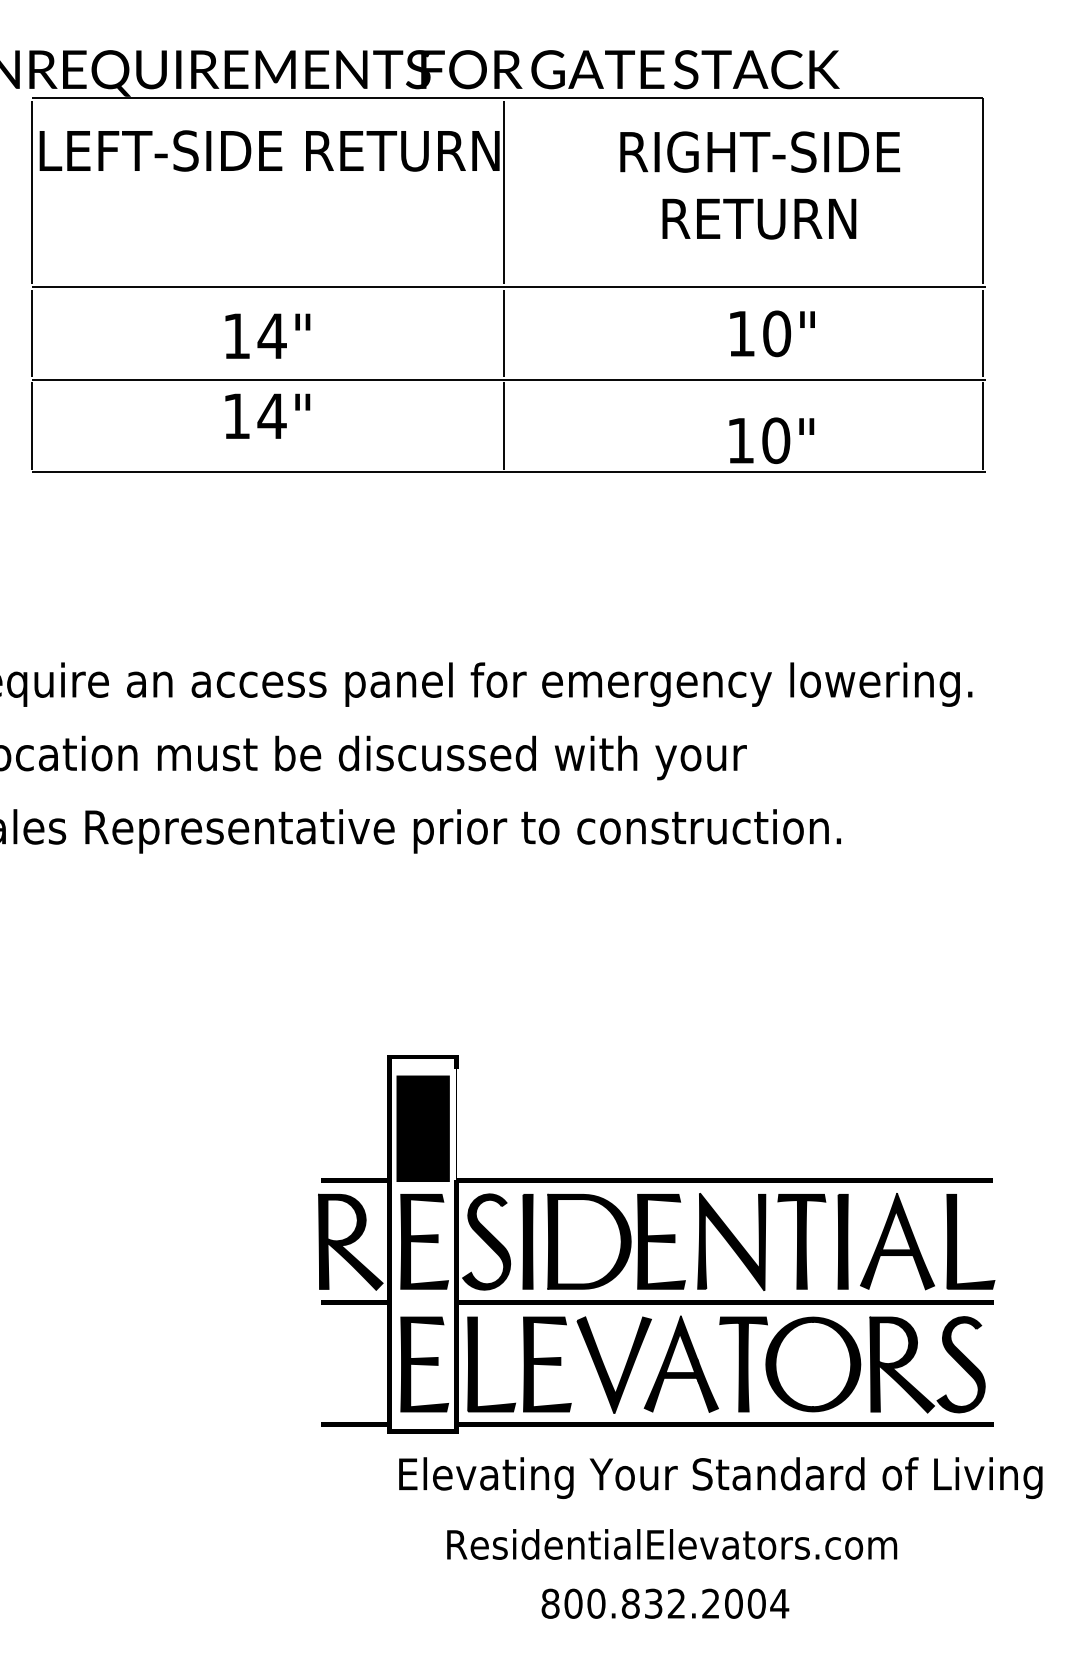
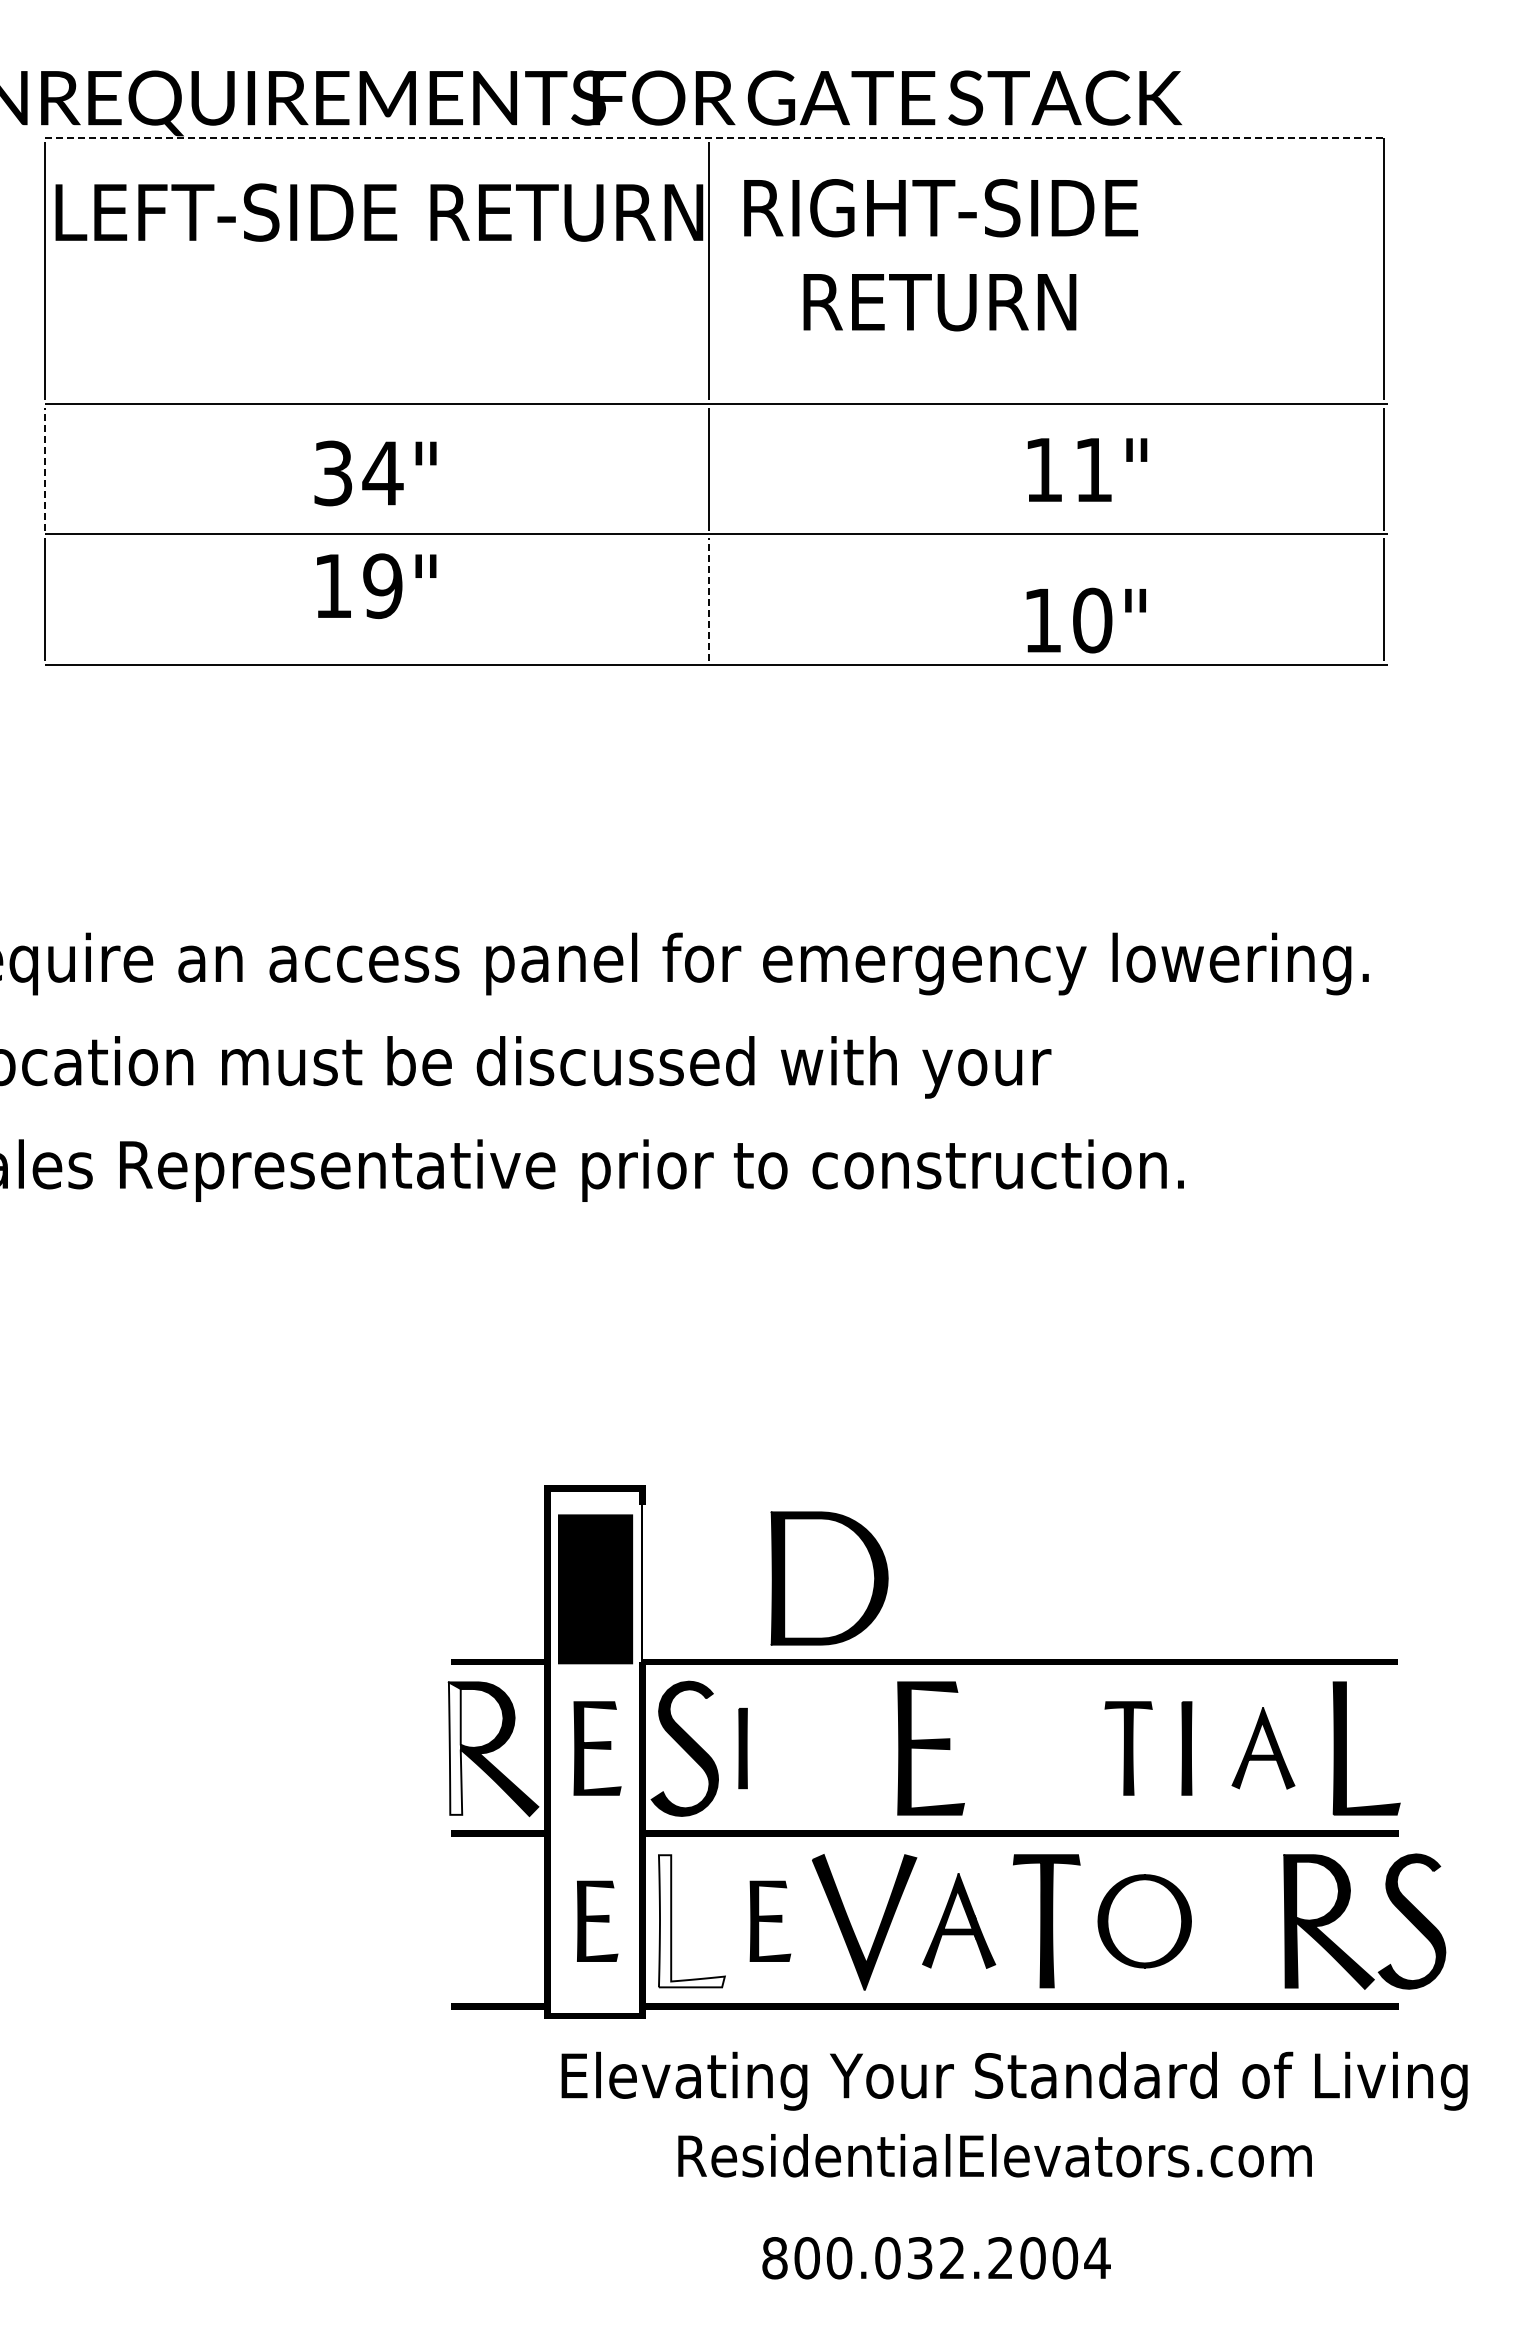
line: (507, 97) -> (714, 137), solid -> dashed
text: (760, 185) -> (941, 255), moved
line: (32, 332) -> (45, 468), solid -> dashed
text: (776, 333) -> (1093, 469), 10" -> 11"
text: (237, 336) -> (333, 473), 14" -> 34"
text: (271, 416) -> (382, 586), 14" -> 19"
line: (504, 425) -> (709, 599), solid -> dashed
fill: (323, 1241) -> (455, 1748), removed
part: (424, 1241) -> (597, 1748), size x0.7
part: (527, 1241) -> (742, 1748), size x0.6
part: (589, 1241) -> (829, 1578), moved
part: (731, 1241) -> (1029, 1748), removed
part: (801, 1241) -> (1128, 1748), size x0.7
part: (842, 1241) -> (1186, 1748), size x0.7
part: (897, 1241) -> (1263, 1748), size x0.6
part: (913, 1356) -> (1345, 1910), moved
part: (680, 1363) -> (958, 1920), size x0.7
part: (424, 1364) -> (597, 1921), size x0.6
fill: (491, 1364) -> (691, 1921), removed
part: (547, 1364) -> (770, 1921), size x0.6
part: (813, 1364) -> (1144, 1921), size x0.7
text: (671, 1544) -> (994, 2155), moved
text: (630, 1604) -> (887, 2258), 800.832.2004 -> 800.032.2004

